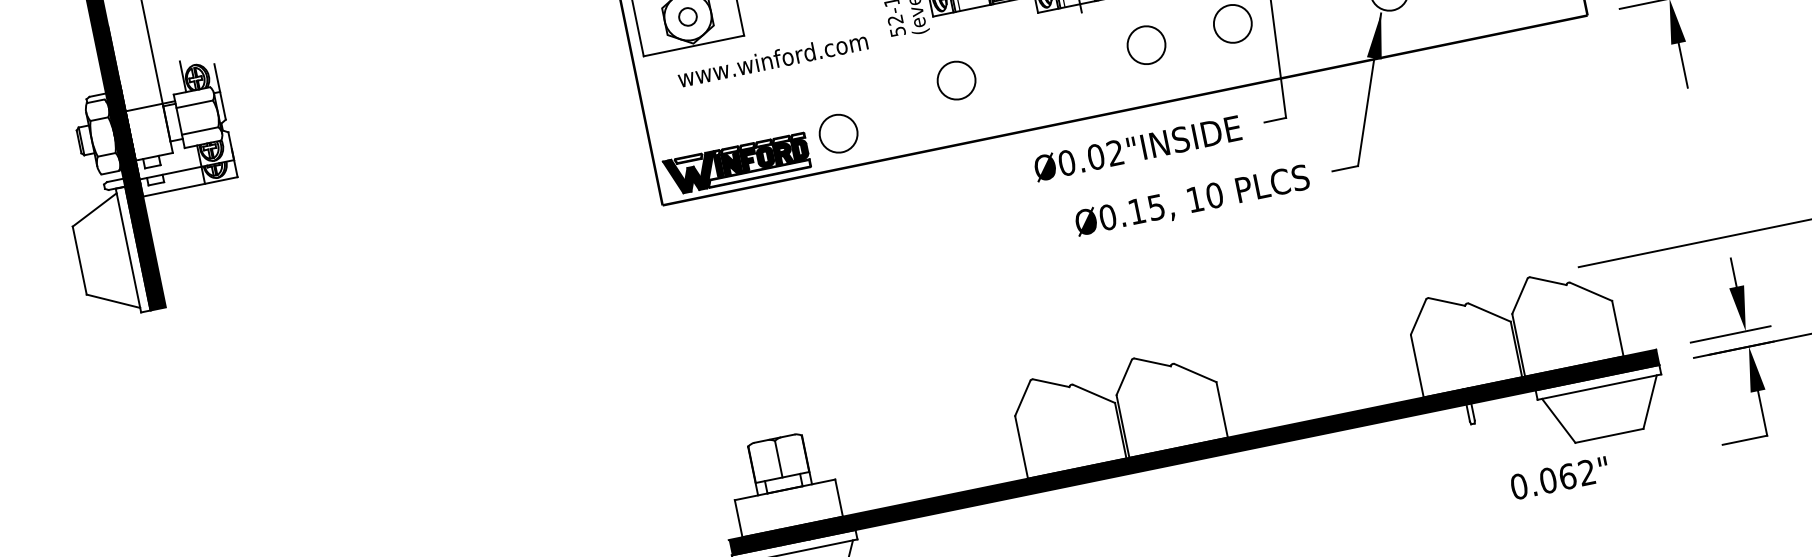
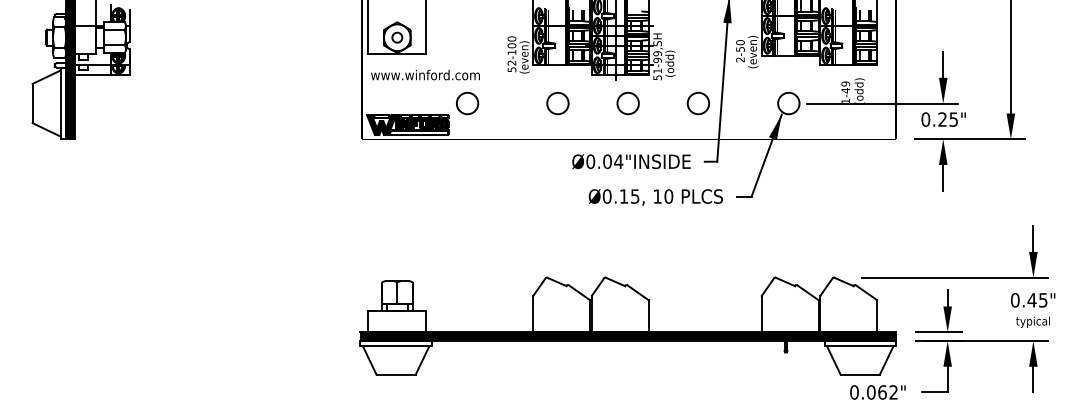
circle: (1145, 45) -> (627, 103), moved
text: (772, 58) -> (425, 74), moved
circle: (955, 80) -> (557, 103), moved
circle: (838, 133) -> (467, 103), moved
text: (1114, 152) -> (618, 161), Ø0.02"INSIDE -> Ø0.04"INSIDE
text: (1559, 478) -> (877, 392), moved

